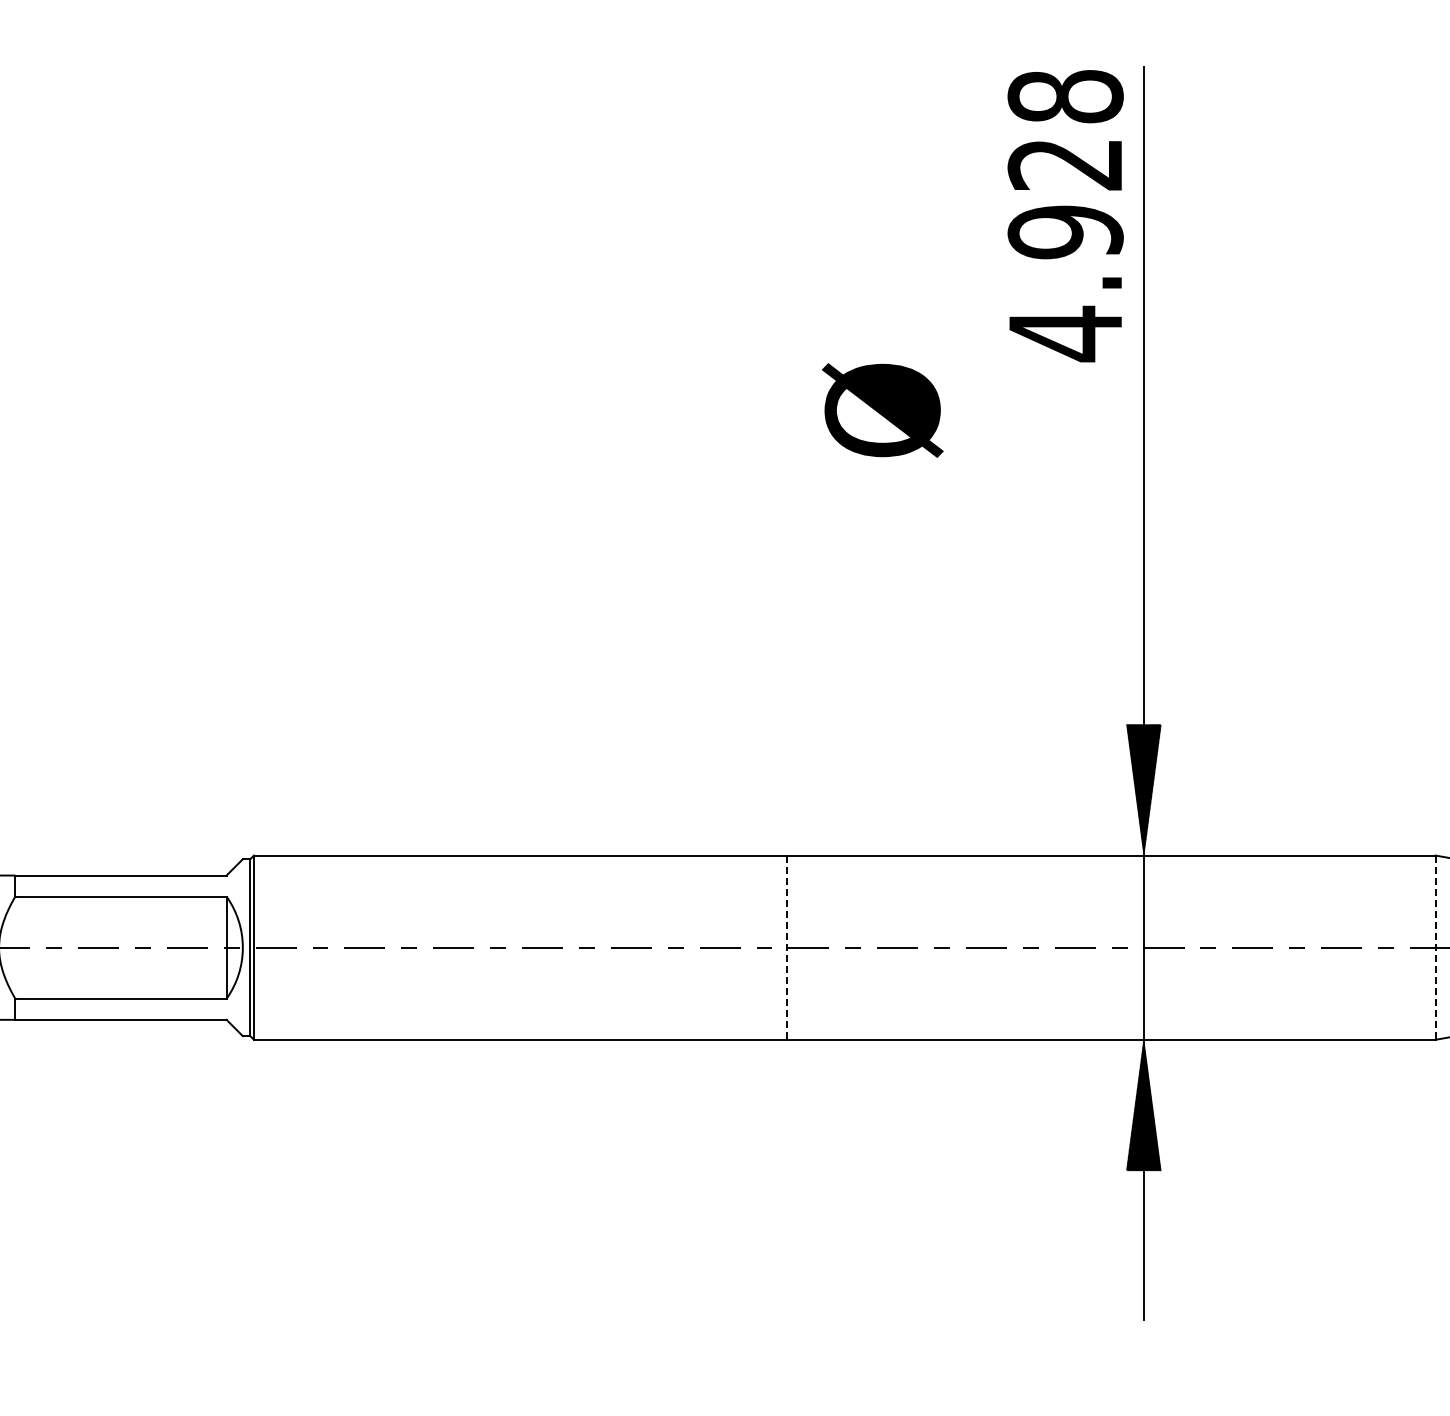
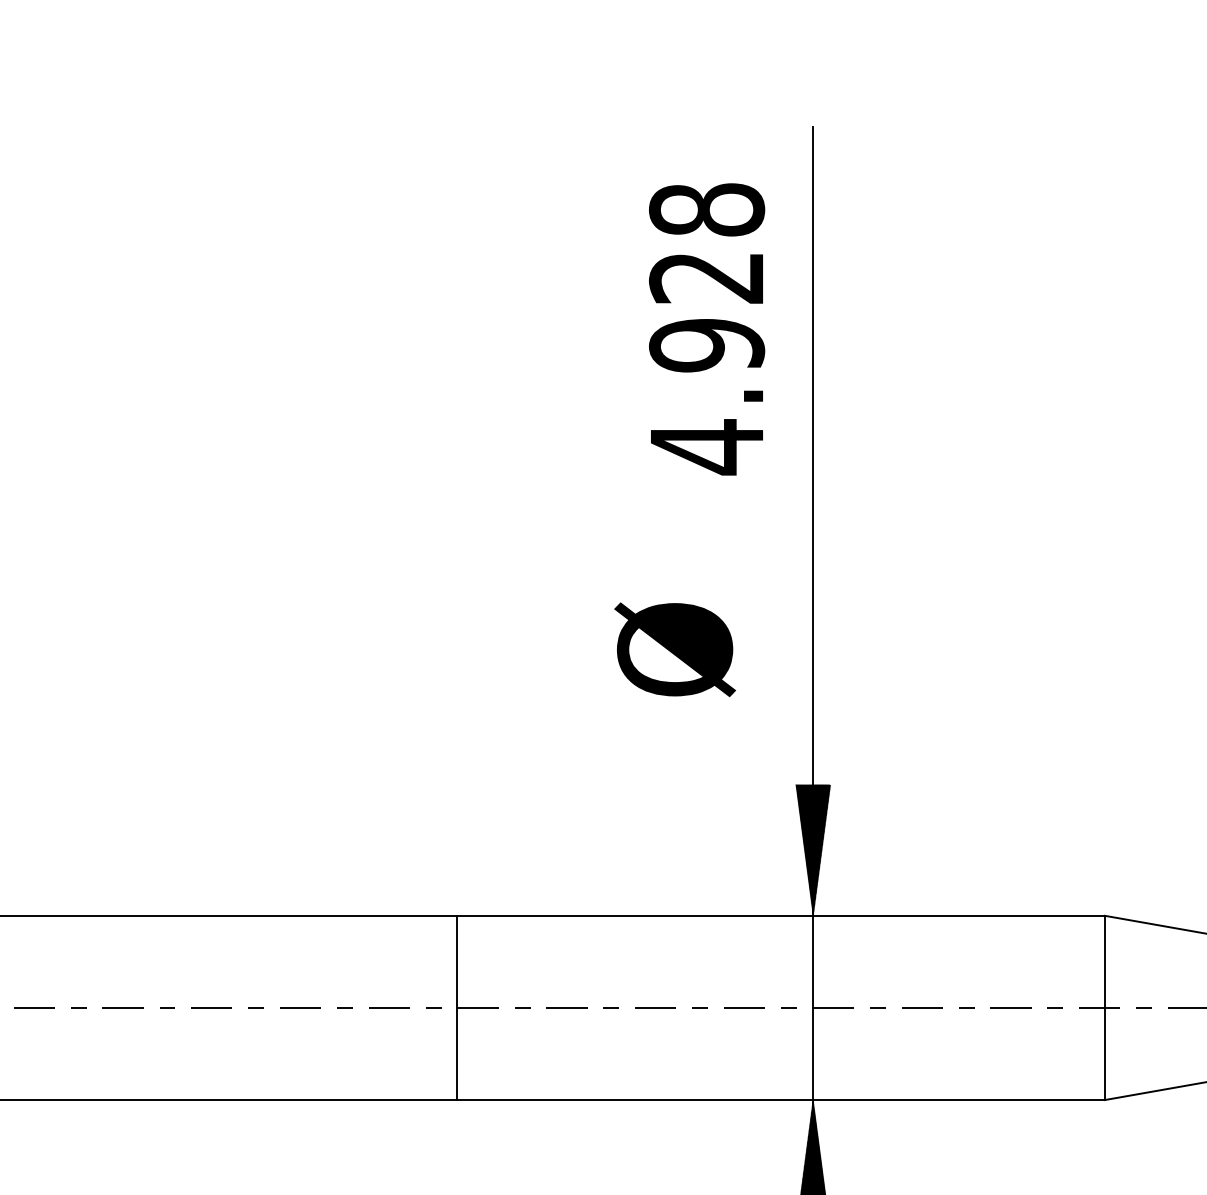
text: (1065, 216) -> (706, 329), moved
text: (882, 410) -> (674, 649), moved
line: (787, 948) -> (456, 1008), dashed -> solid
line: (1435, 948) -> (1104, 1008), dashed -> solid

